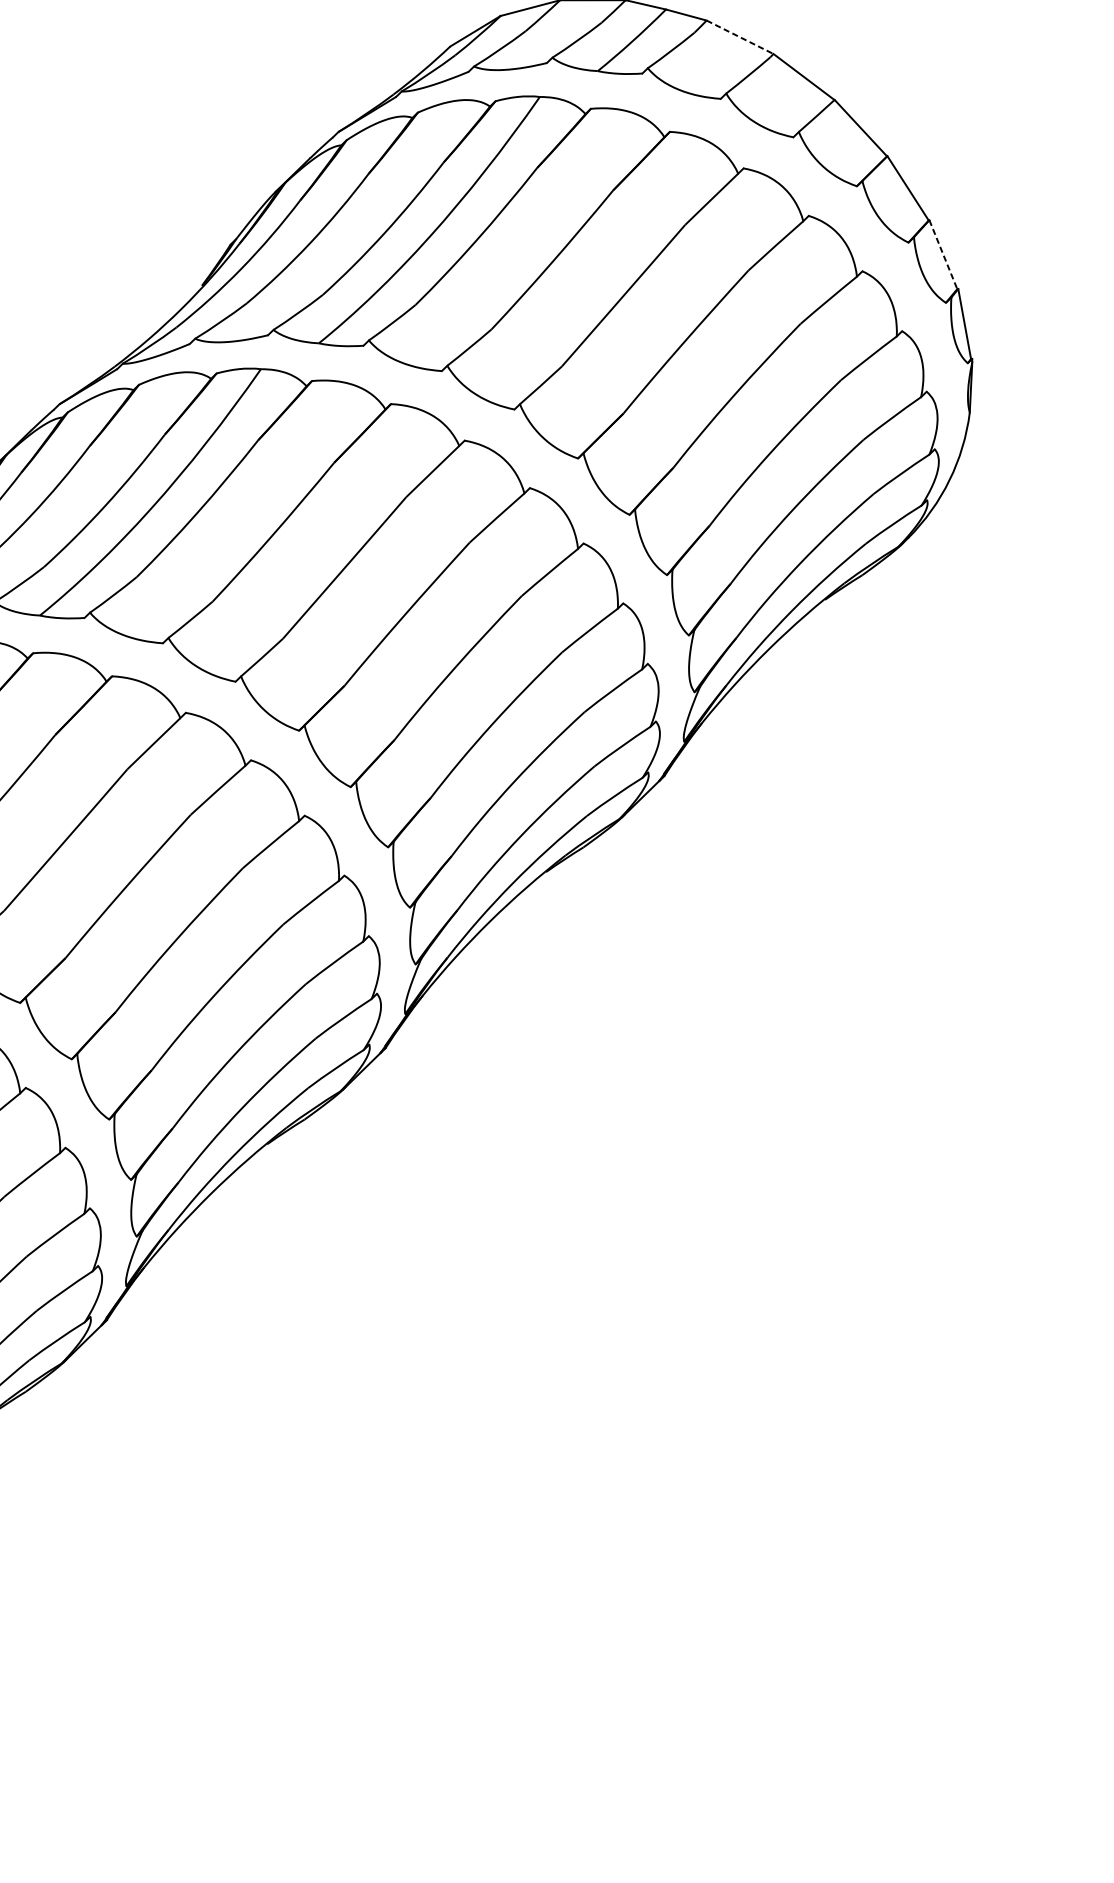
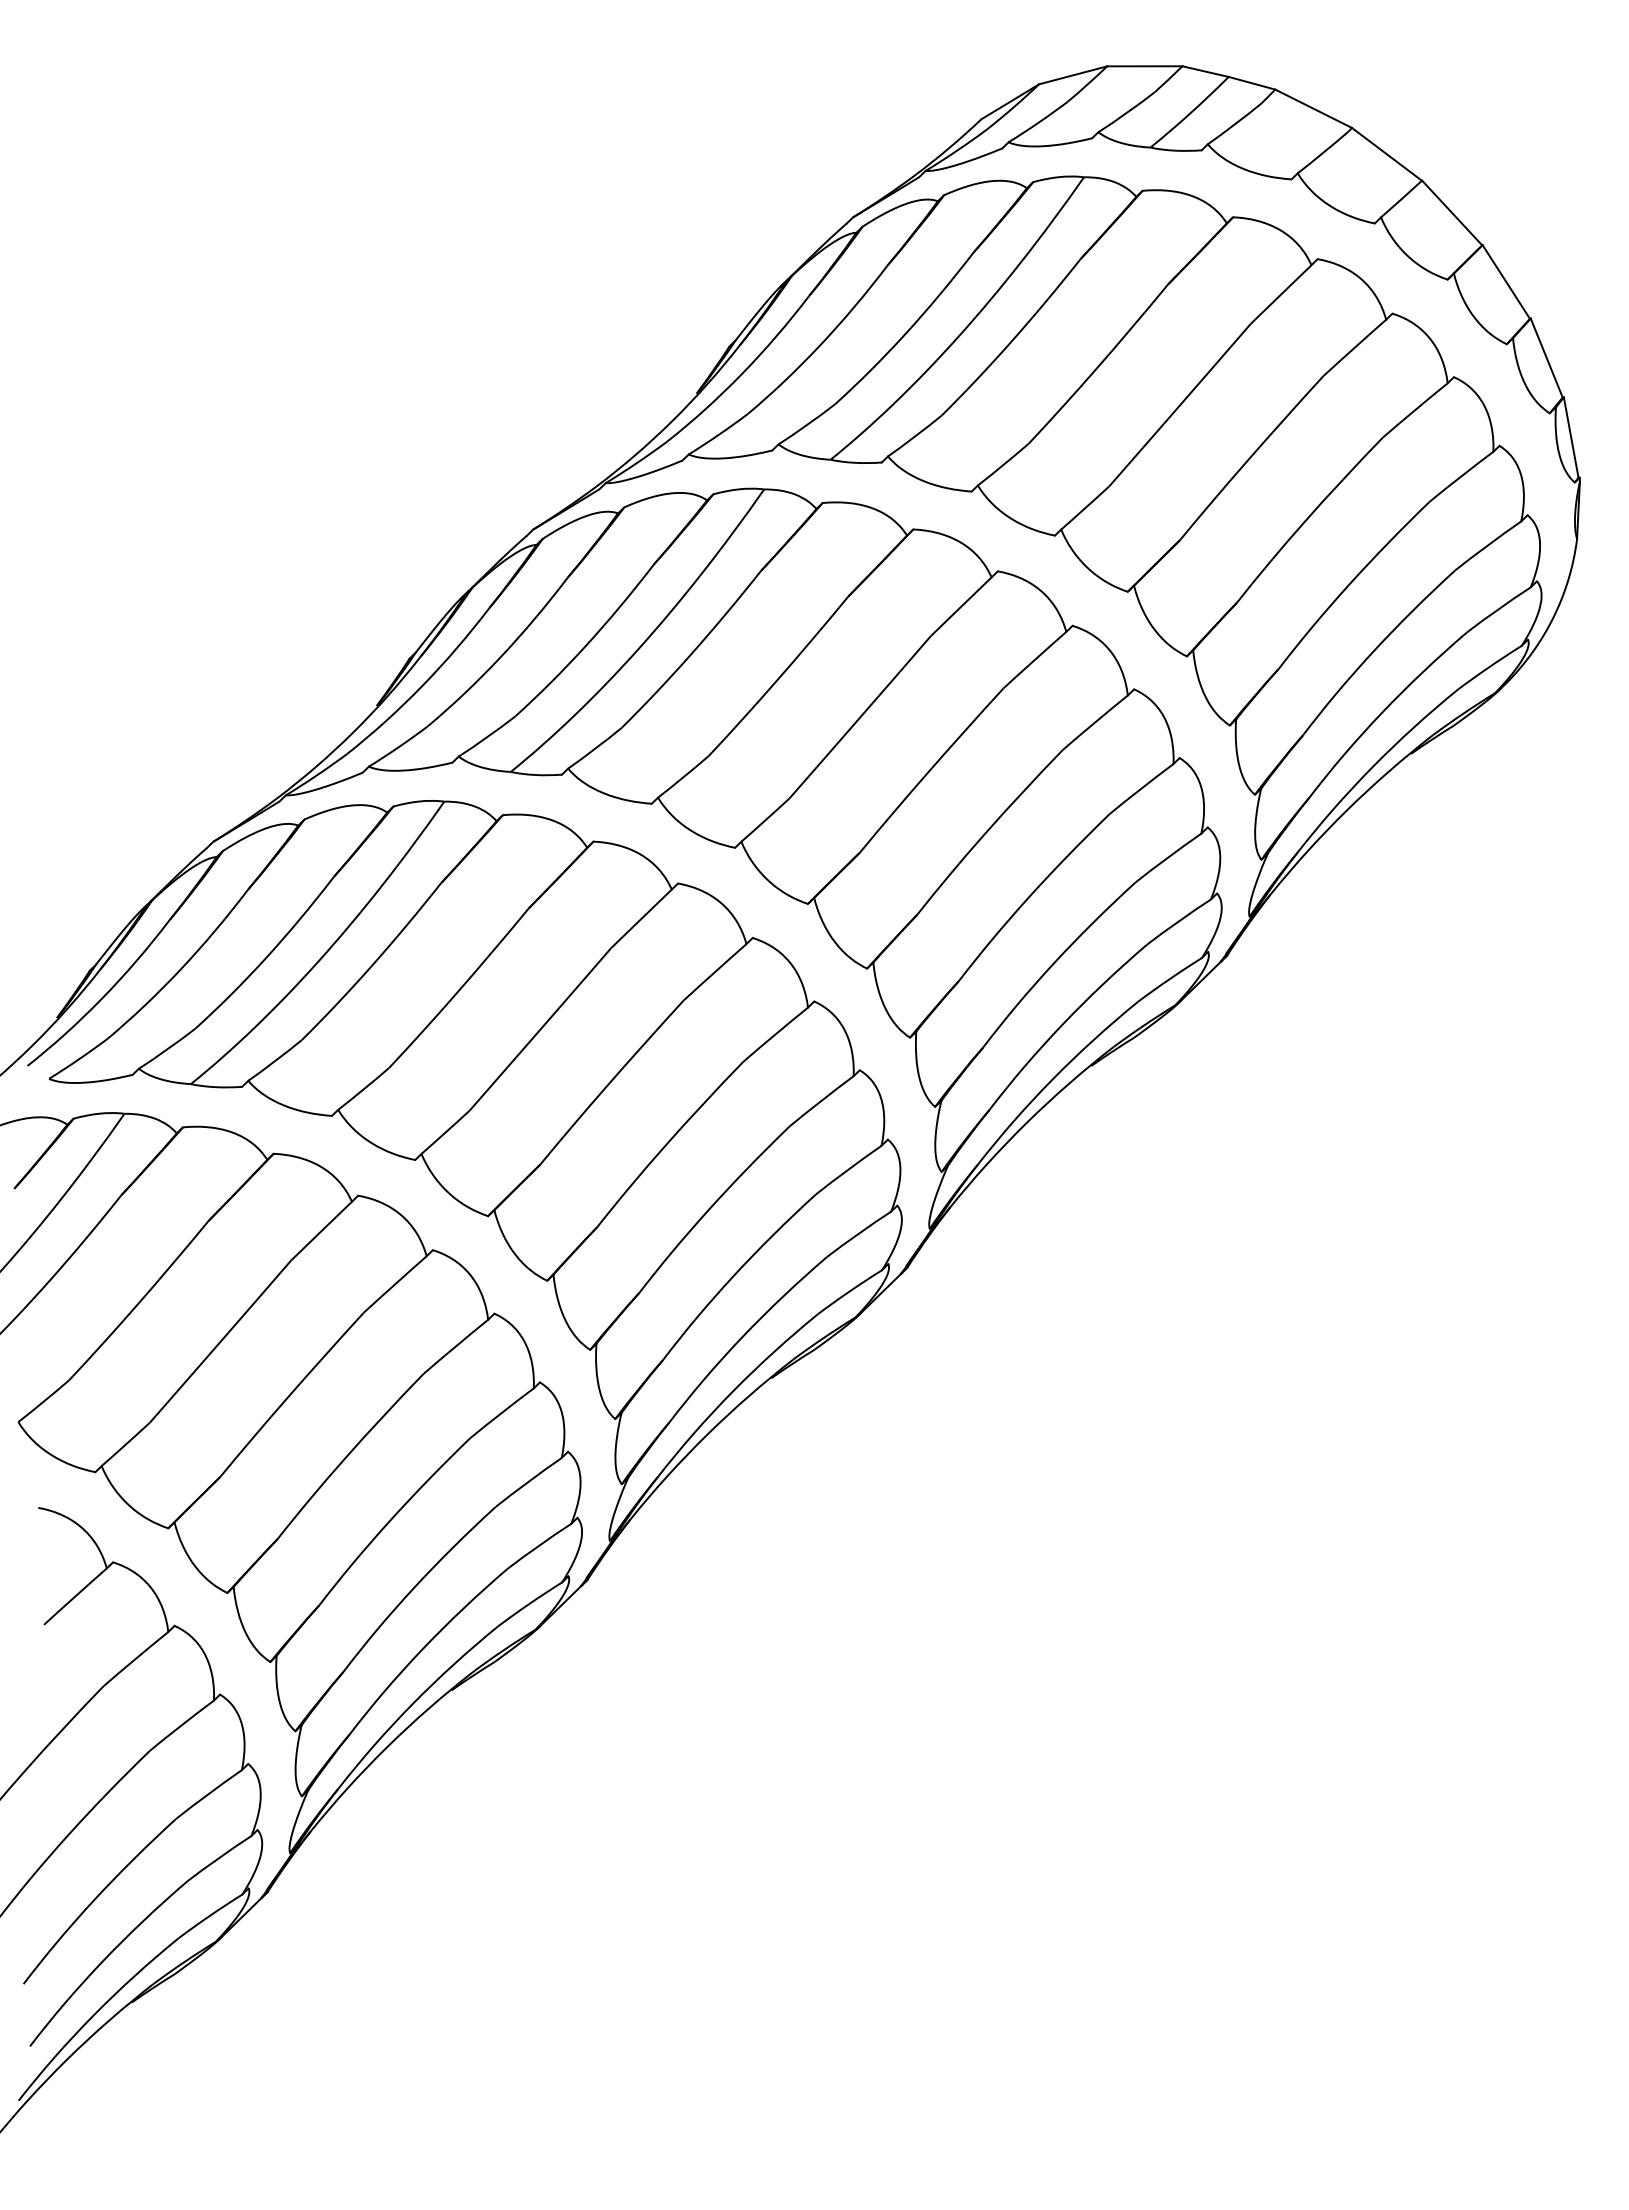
line: (739, 37) -> (1313, 108), dashed -> solid
line: (943, 255) -> (1546, 358), dashed -> solid

